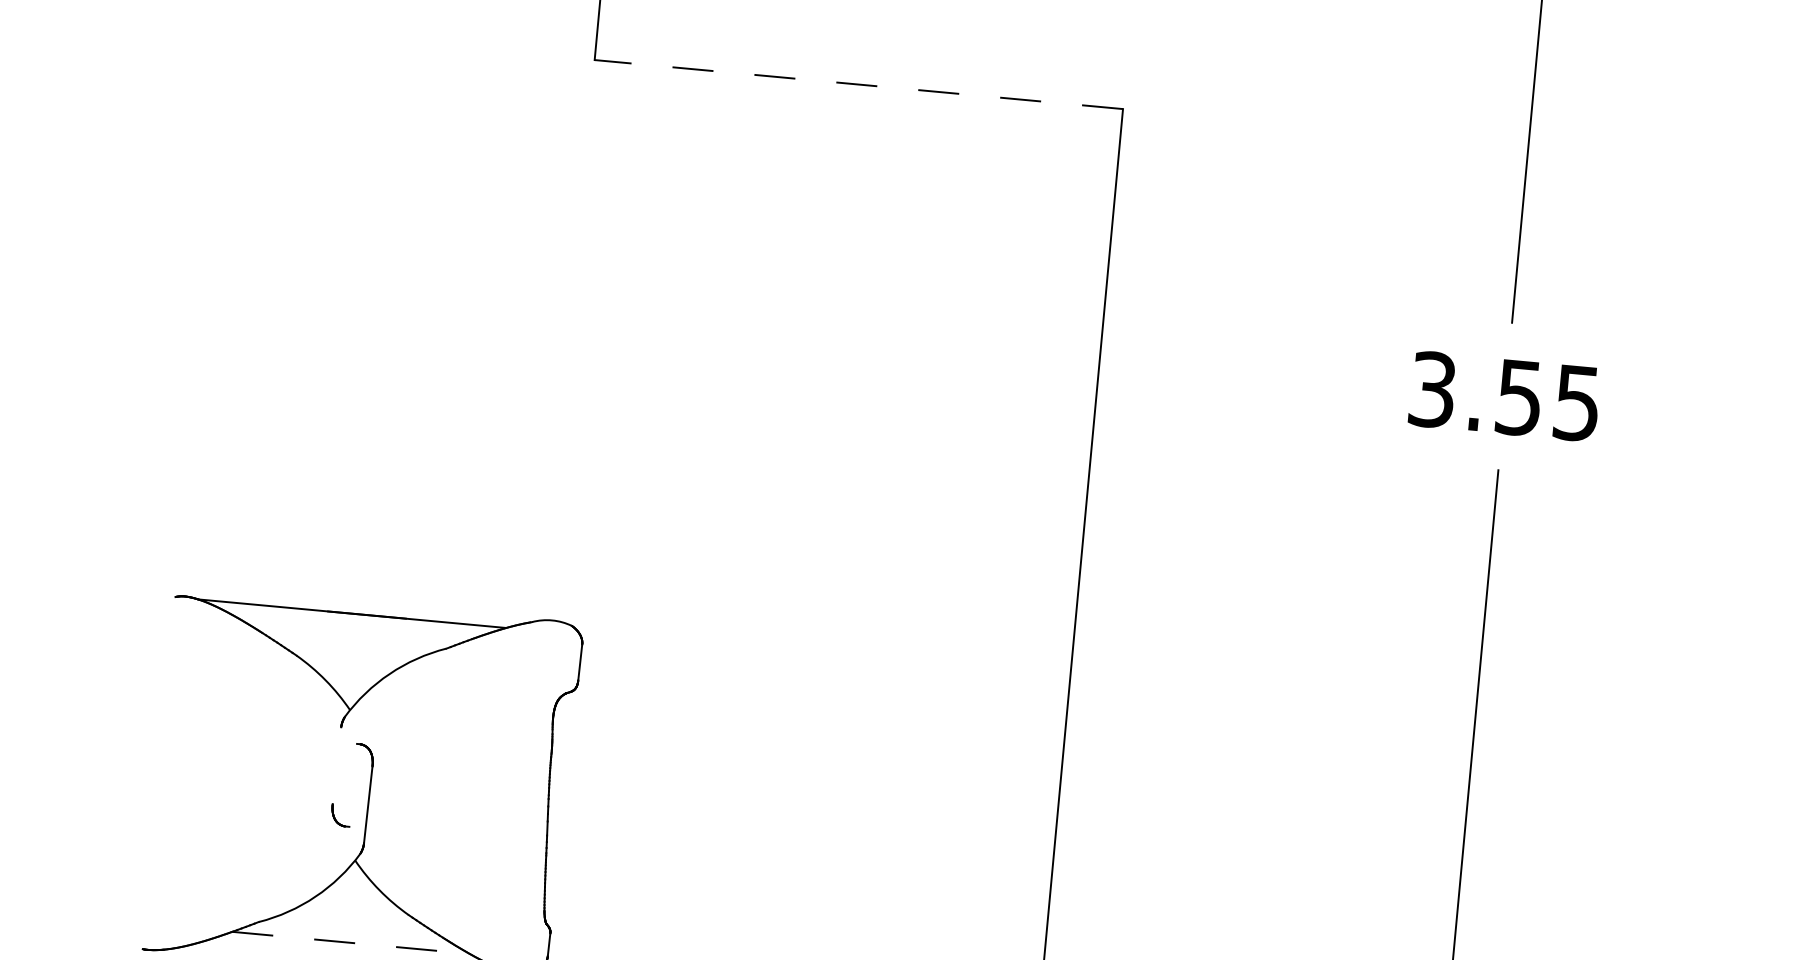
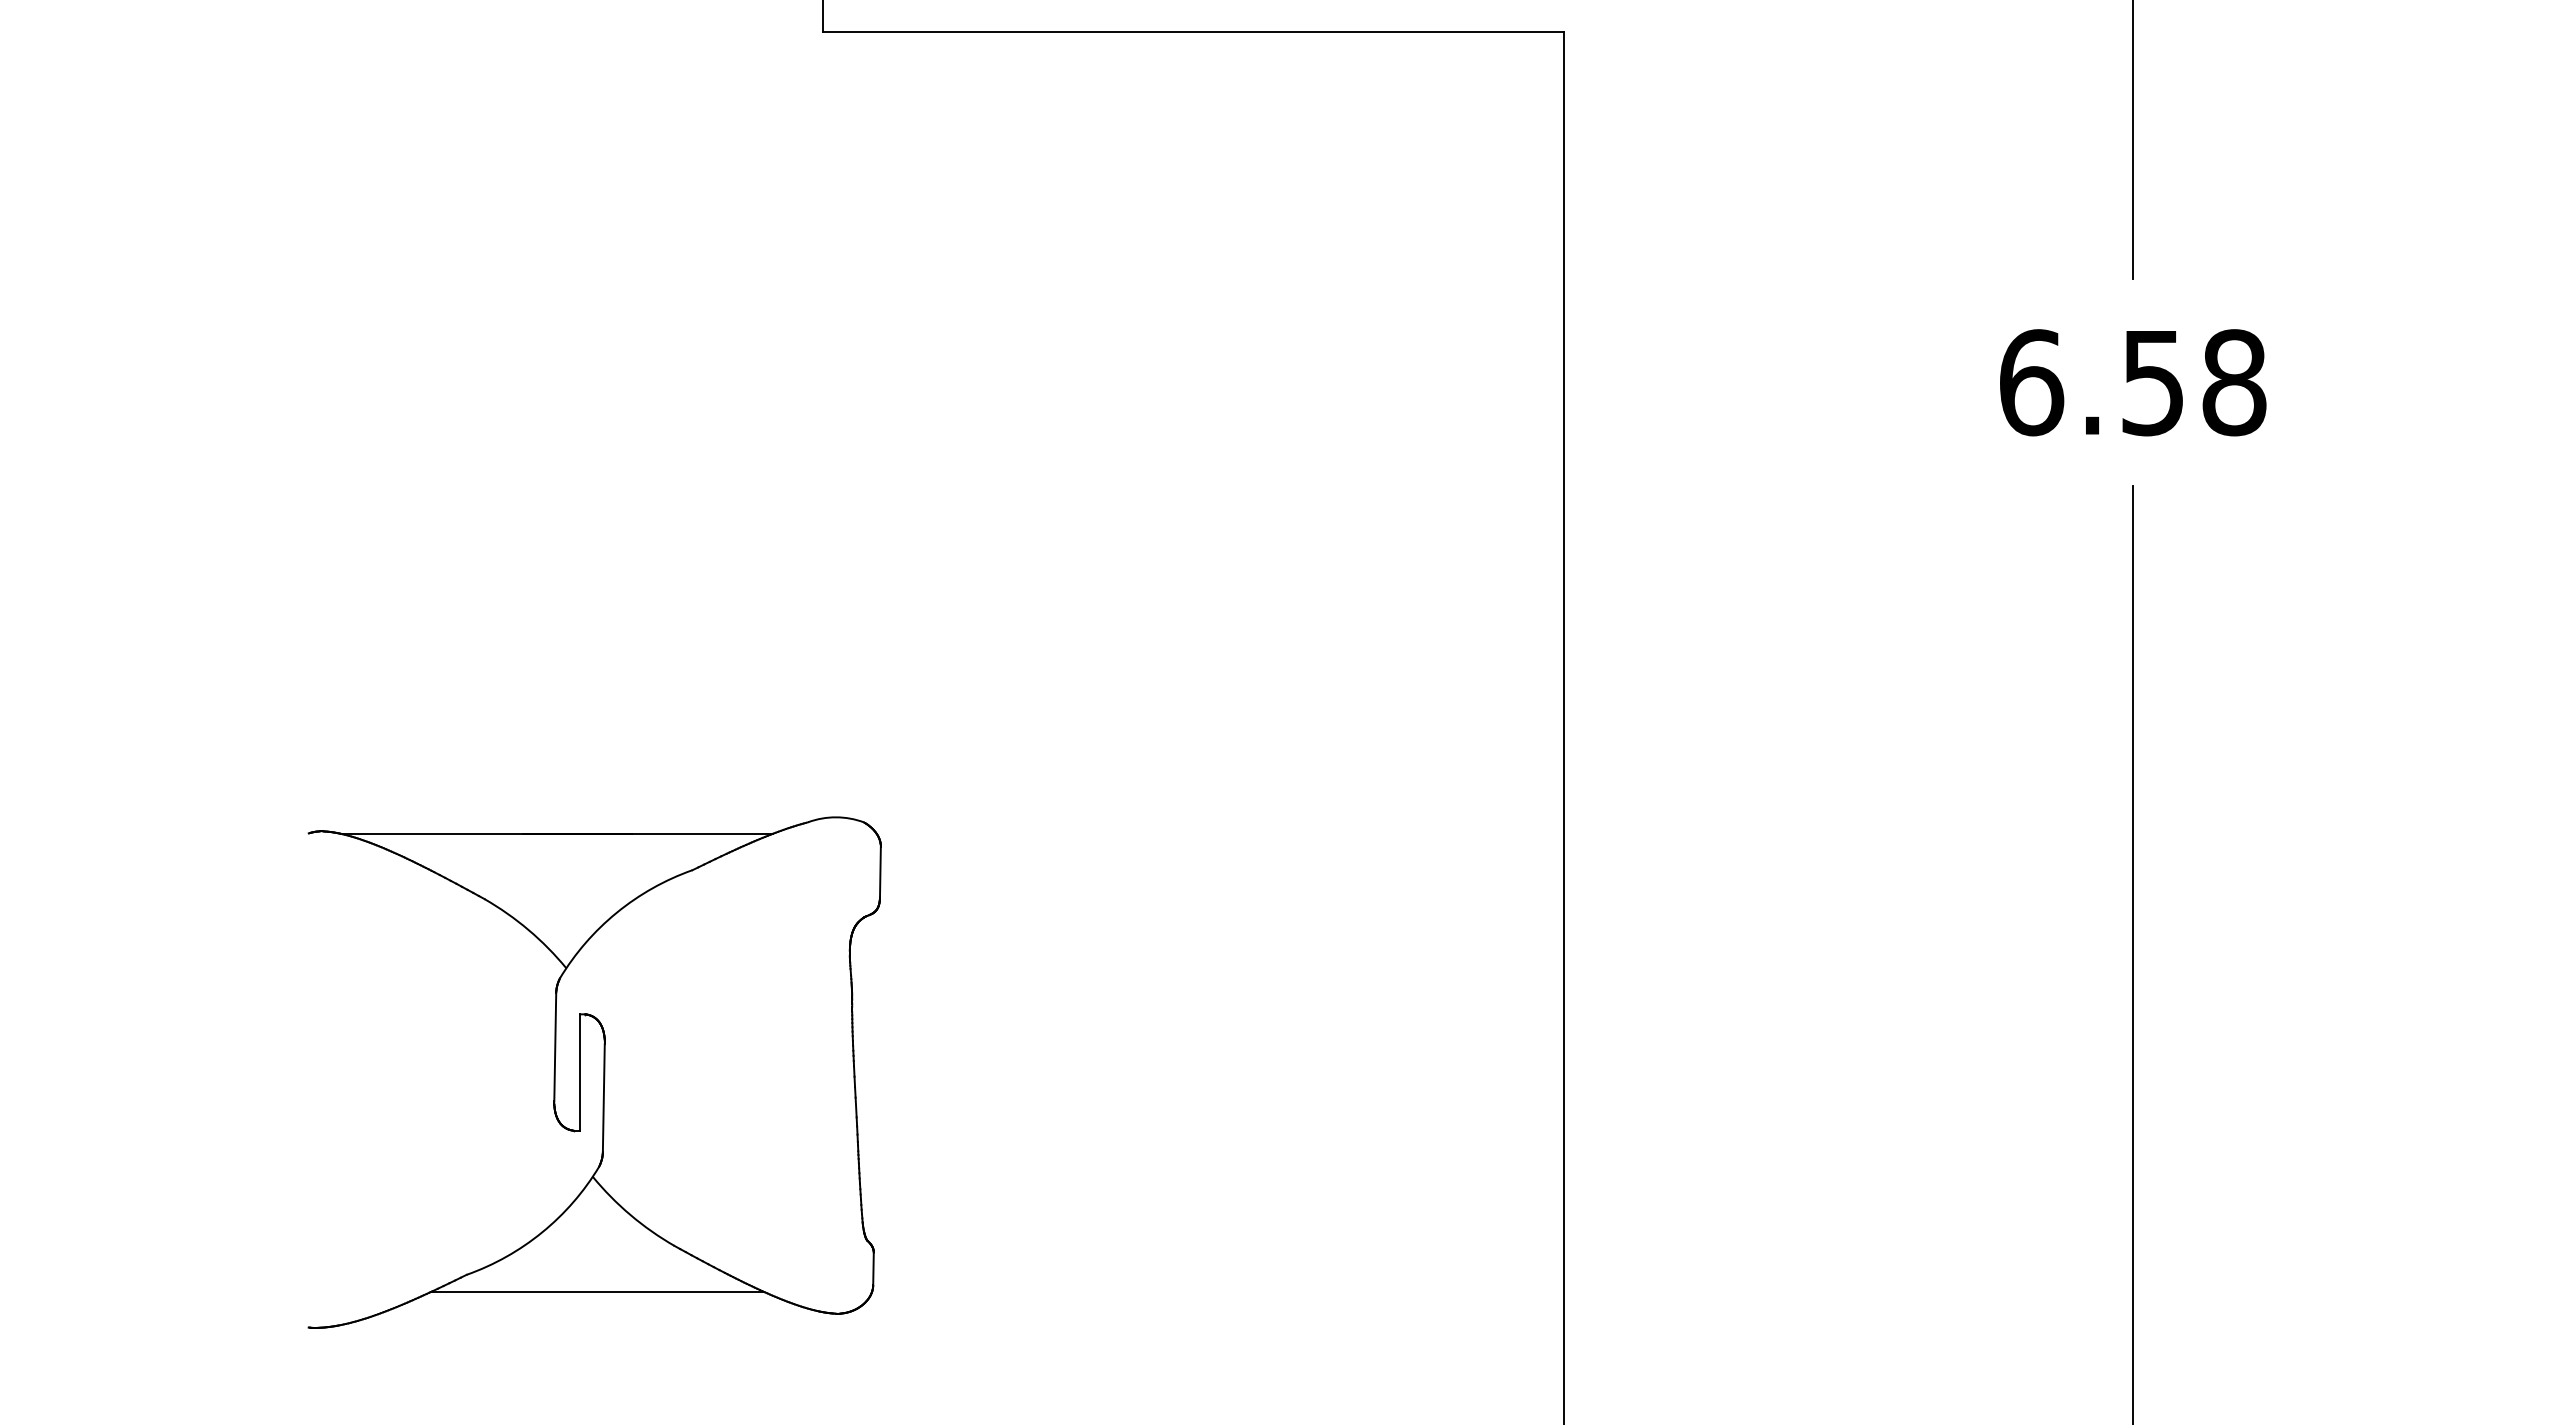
line: (858, 84) -> (1193, 32), dashed -> solid
text: (1505, 396) -> (2133, 382), 3.55 -> 6.58
line: (337, 765) -> (555, 1047), added
line: (353, 785) -> (580, 1072), added
line: (350, 942) -> (597, 1291), dashed -> solid

